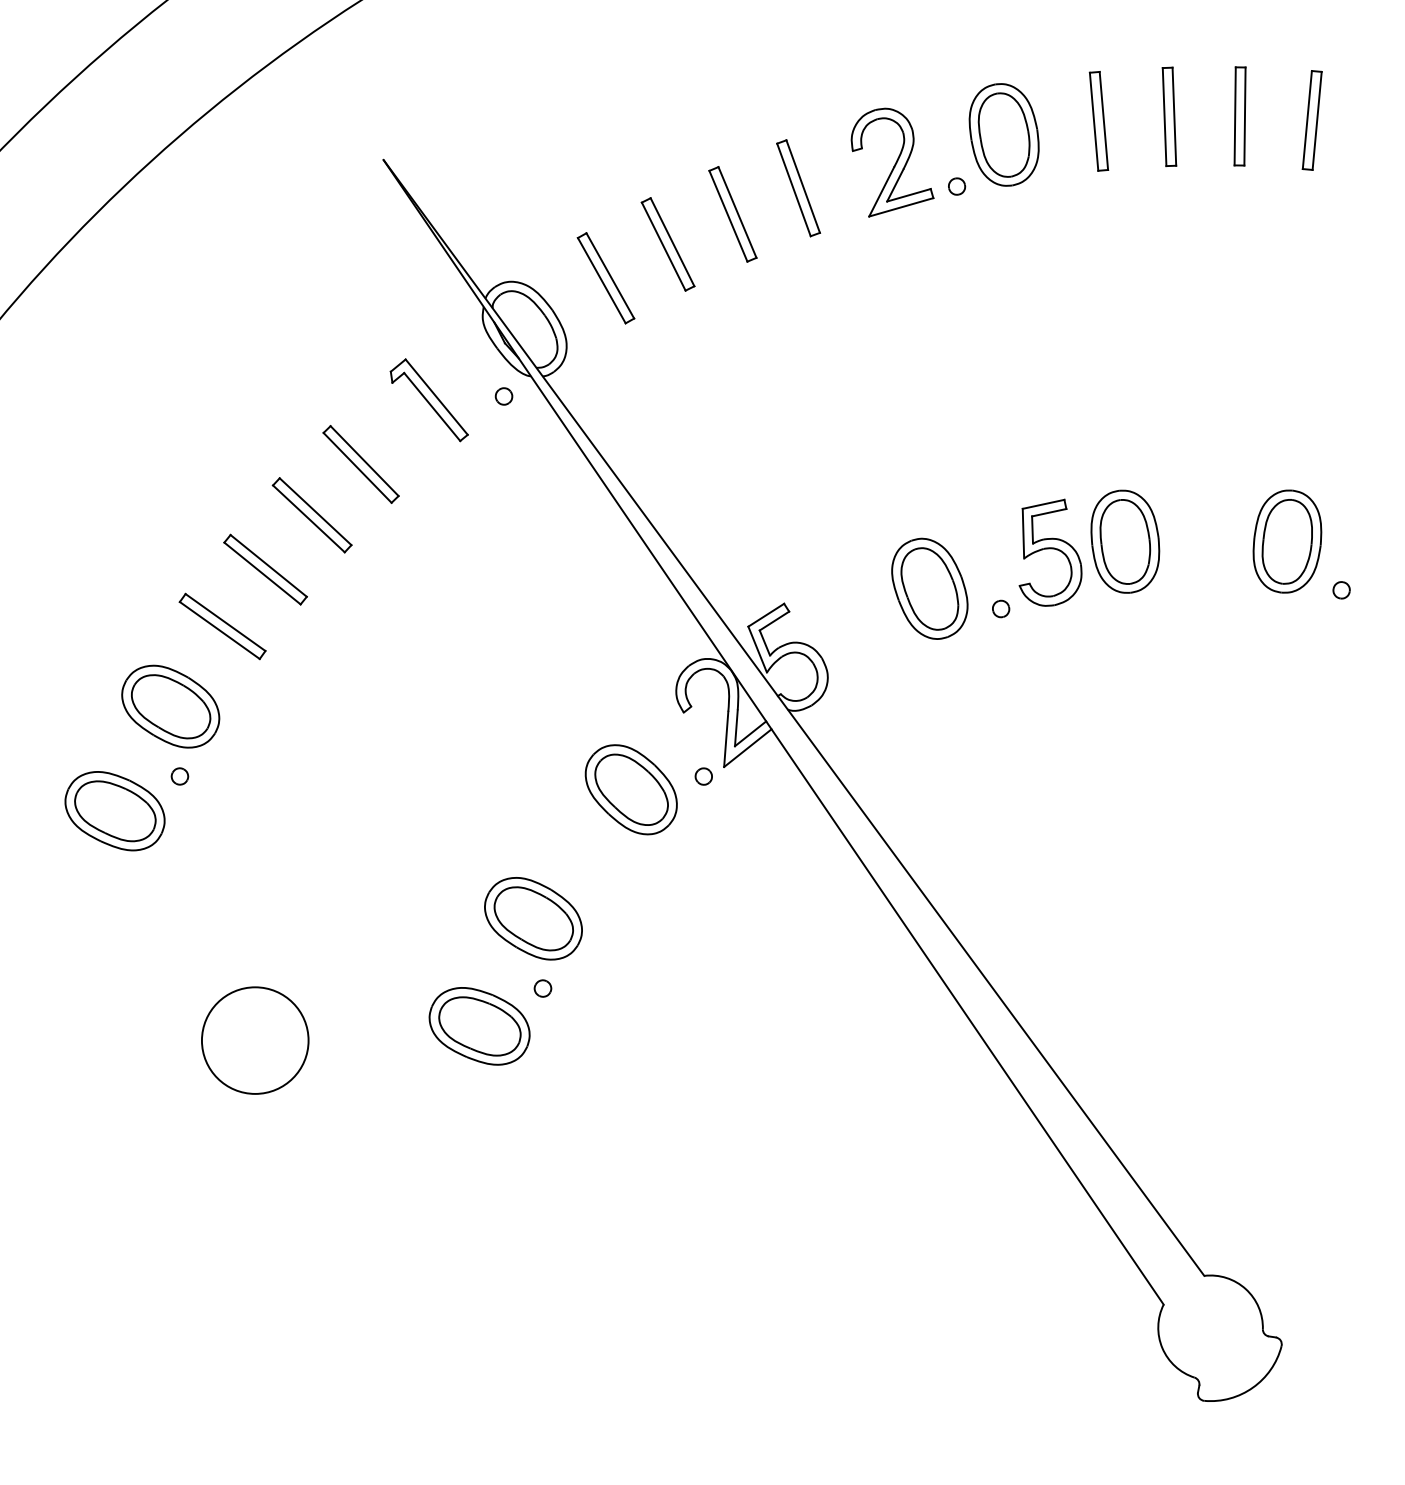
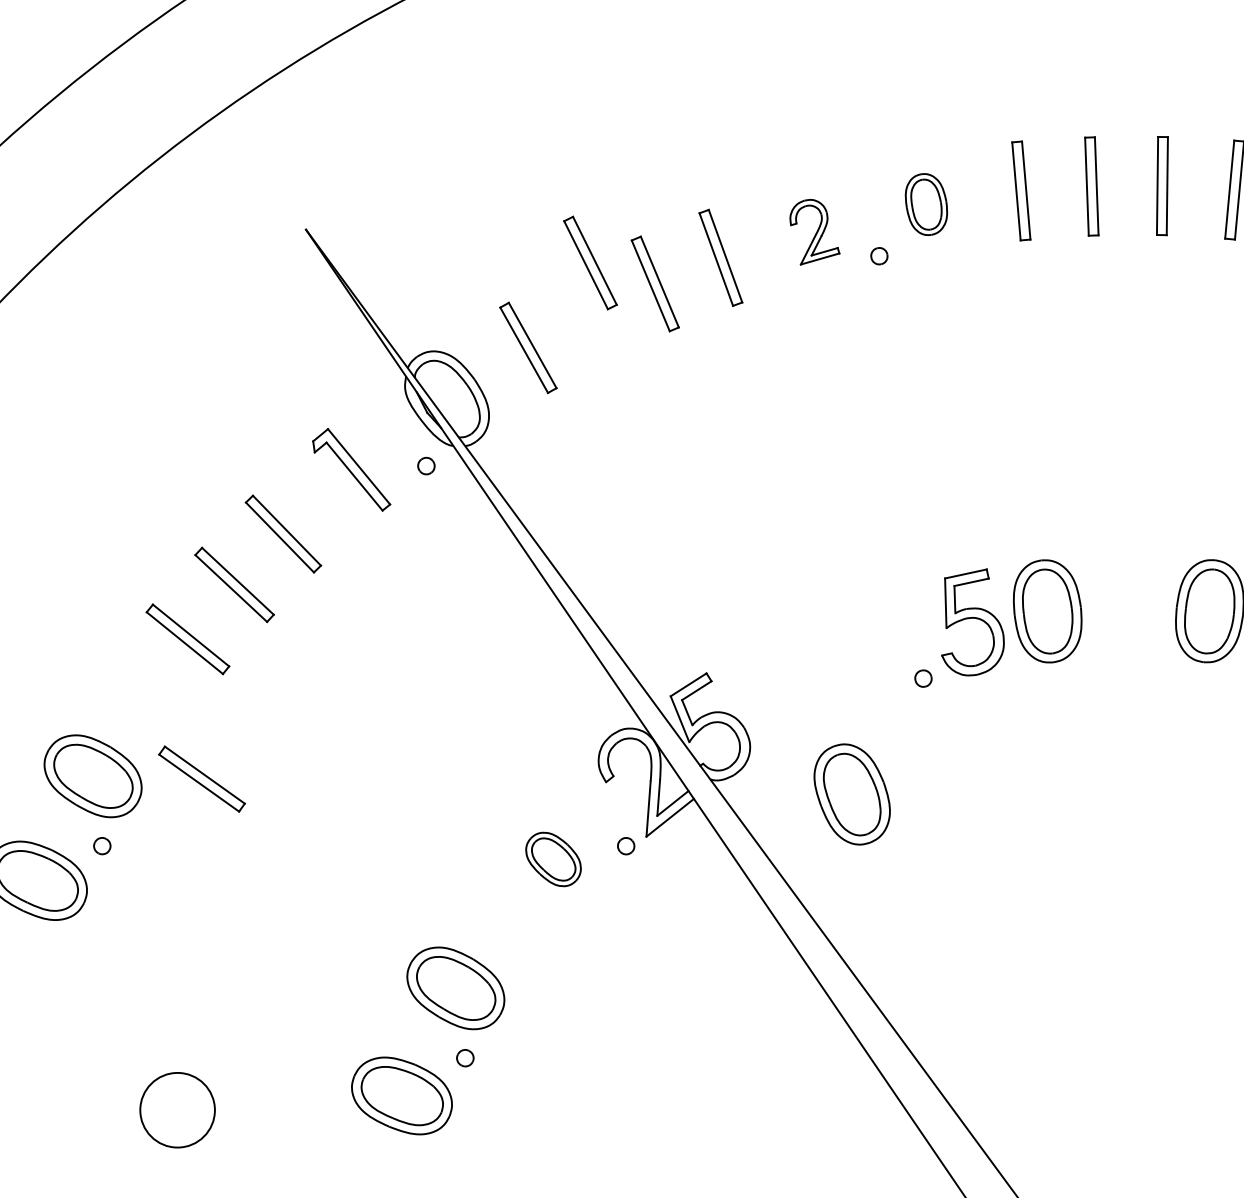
part: (1003, 134) -> (925, 204), size x0.6
part: (892, 162) -> (814, 232), size x0.6
part: (667, 244) -> (589, 263), moved
part: (929, 588) -> (851, 794), moved
part: (222, 626) -> (201, 779), moved
part: (630, 789) -> (552, 859), size x0.6
circle: (254, 1040) -> (176, 1110), size x0.7

